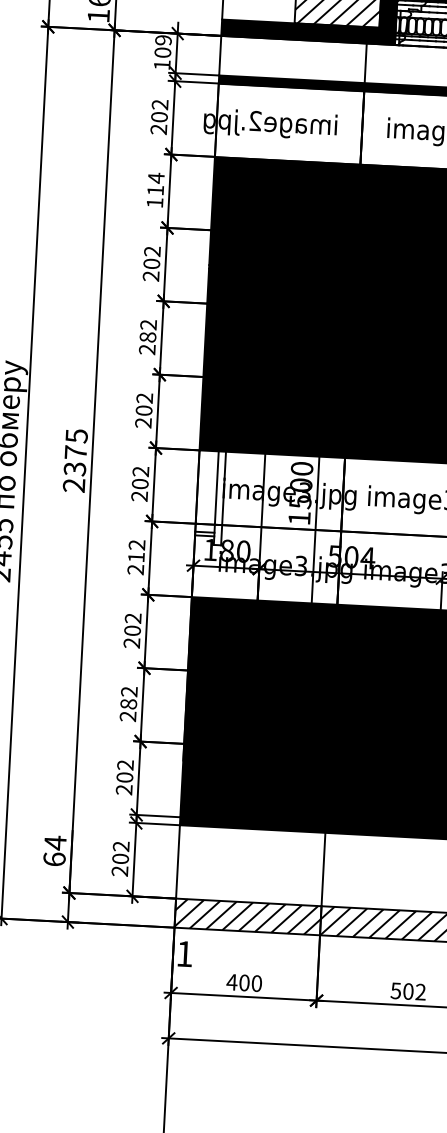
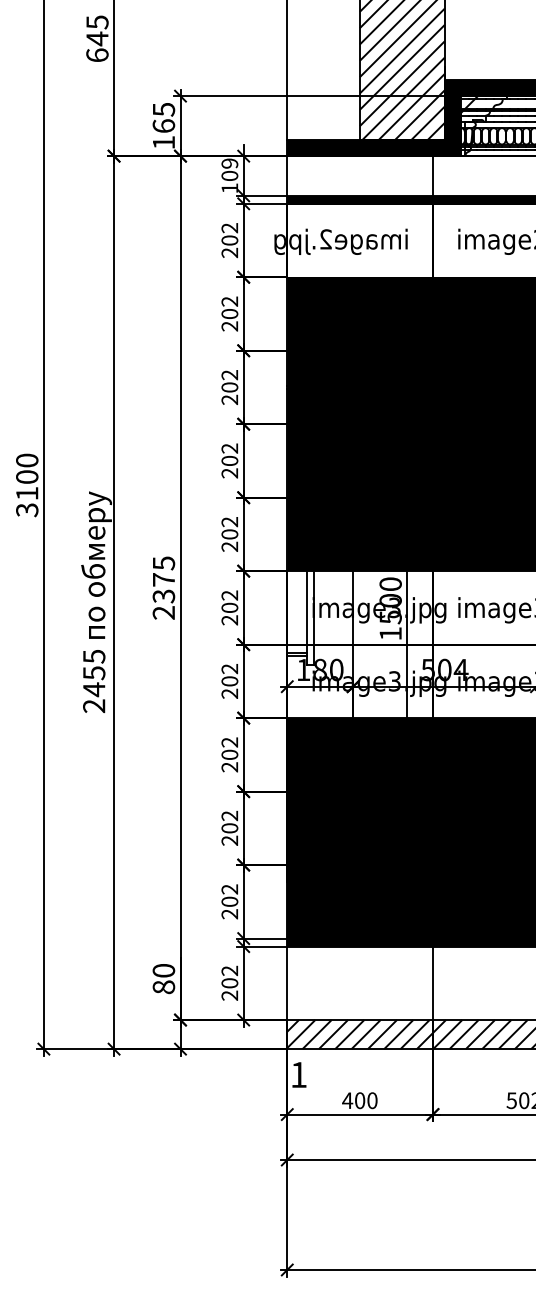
text: (155, 190) -> (229, 313), 114 -> 202
text: (147, 336) -> (229, 460), 282 -> 202
text: (136, 557) -> (229, 681), 212 -> 202
text: (128, 704) -> (229, 828), 282 -> 202
text: (54, 850) -> (163, 978), 64 -> 80

